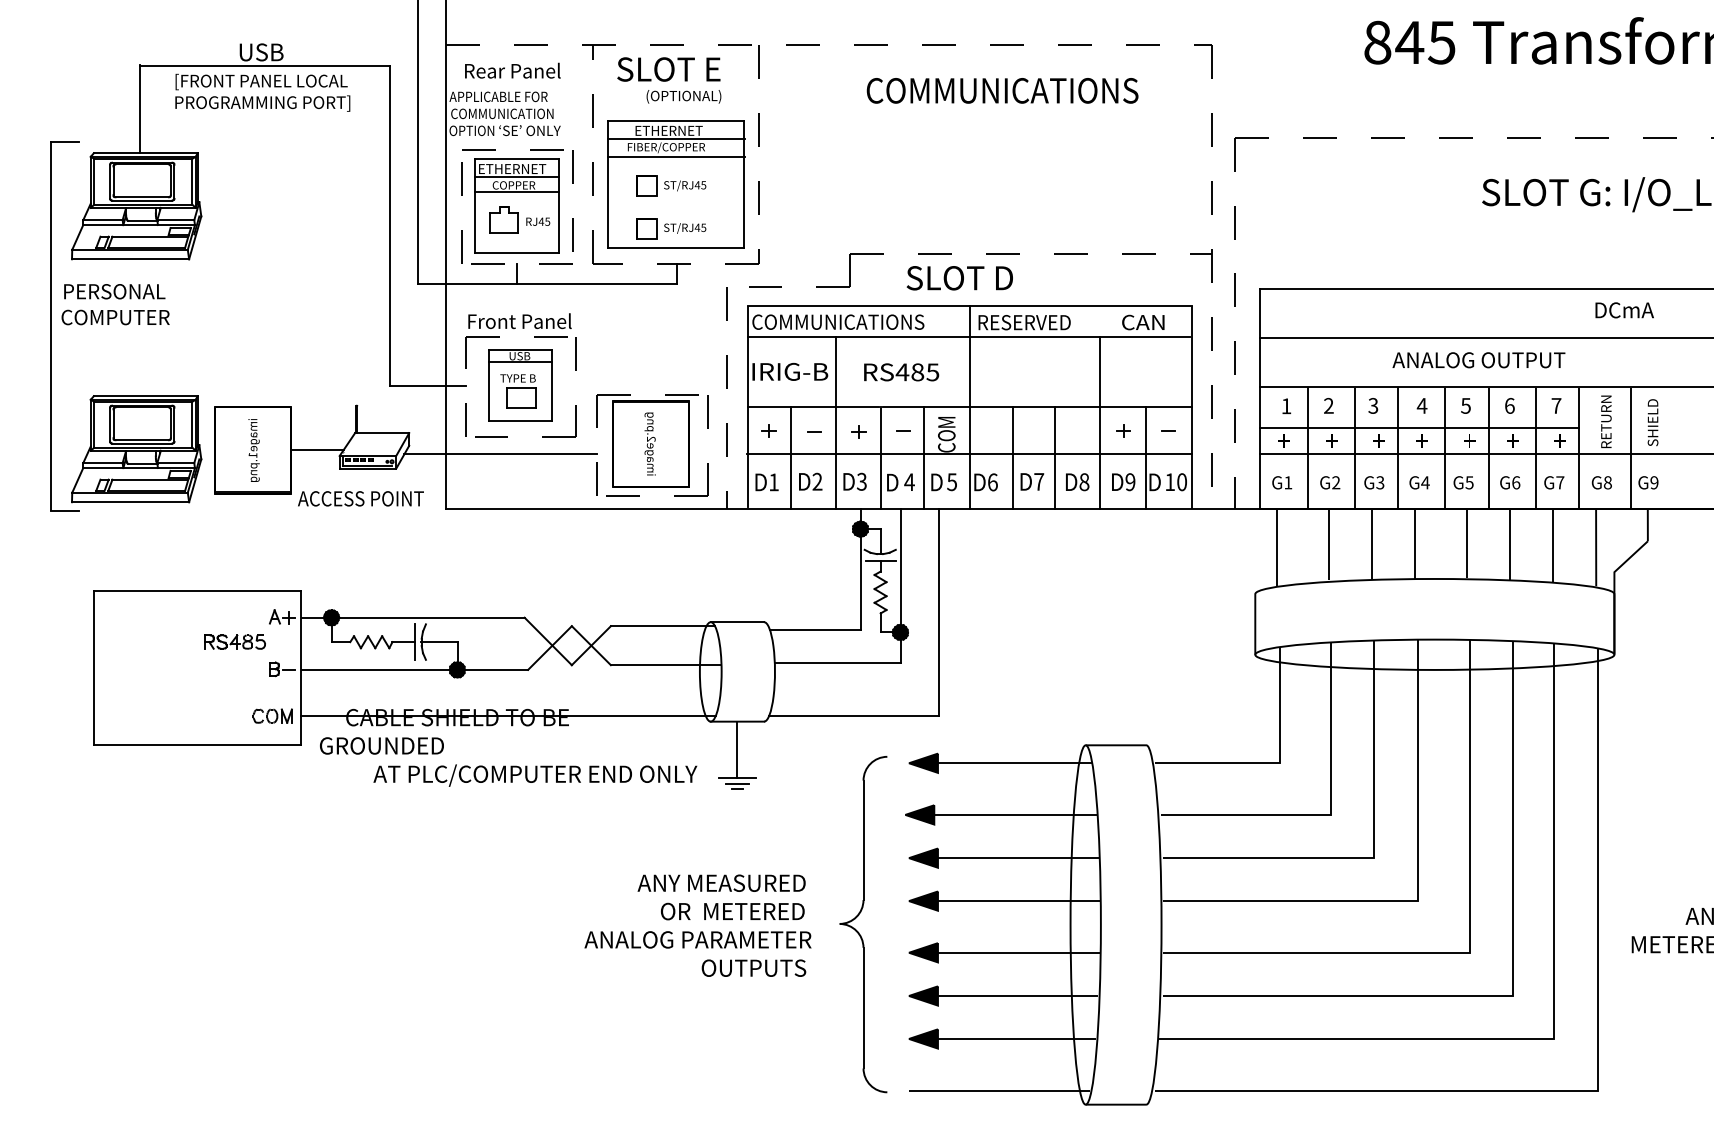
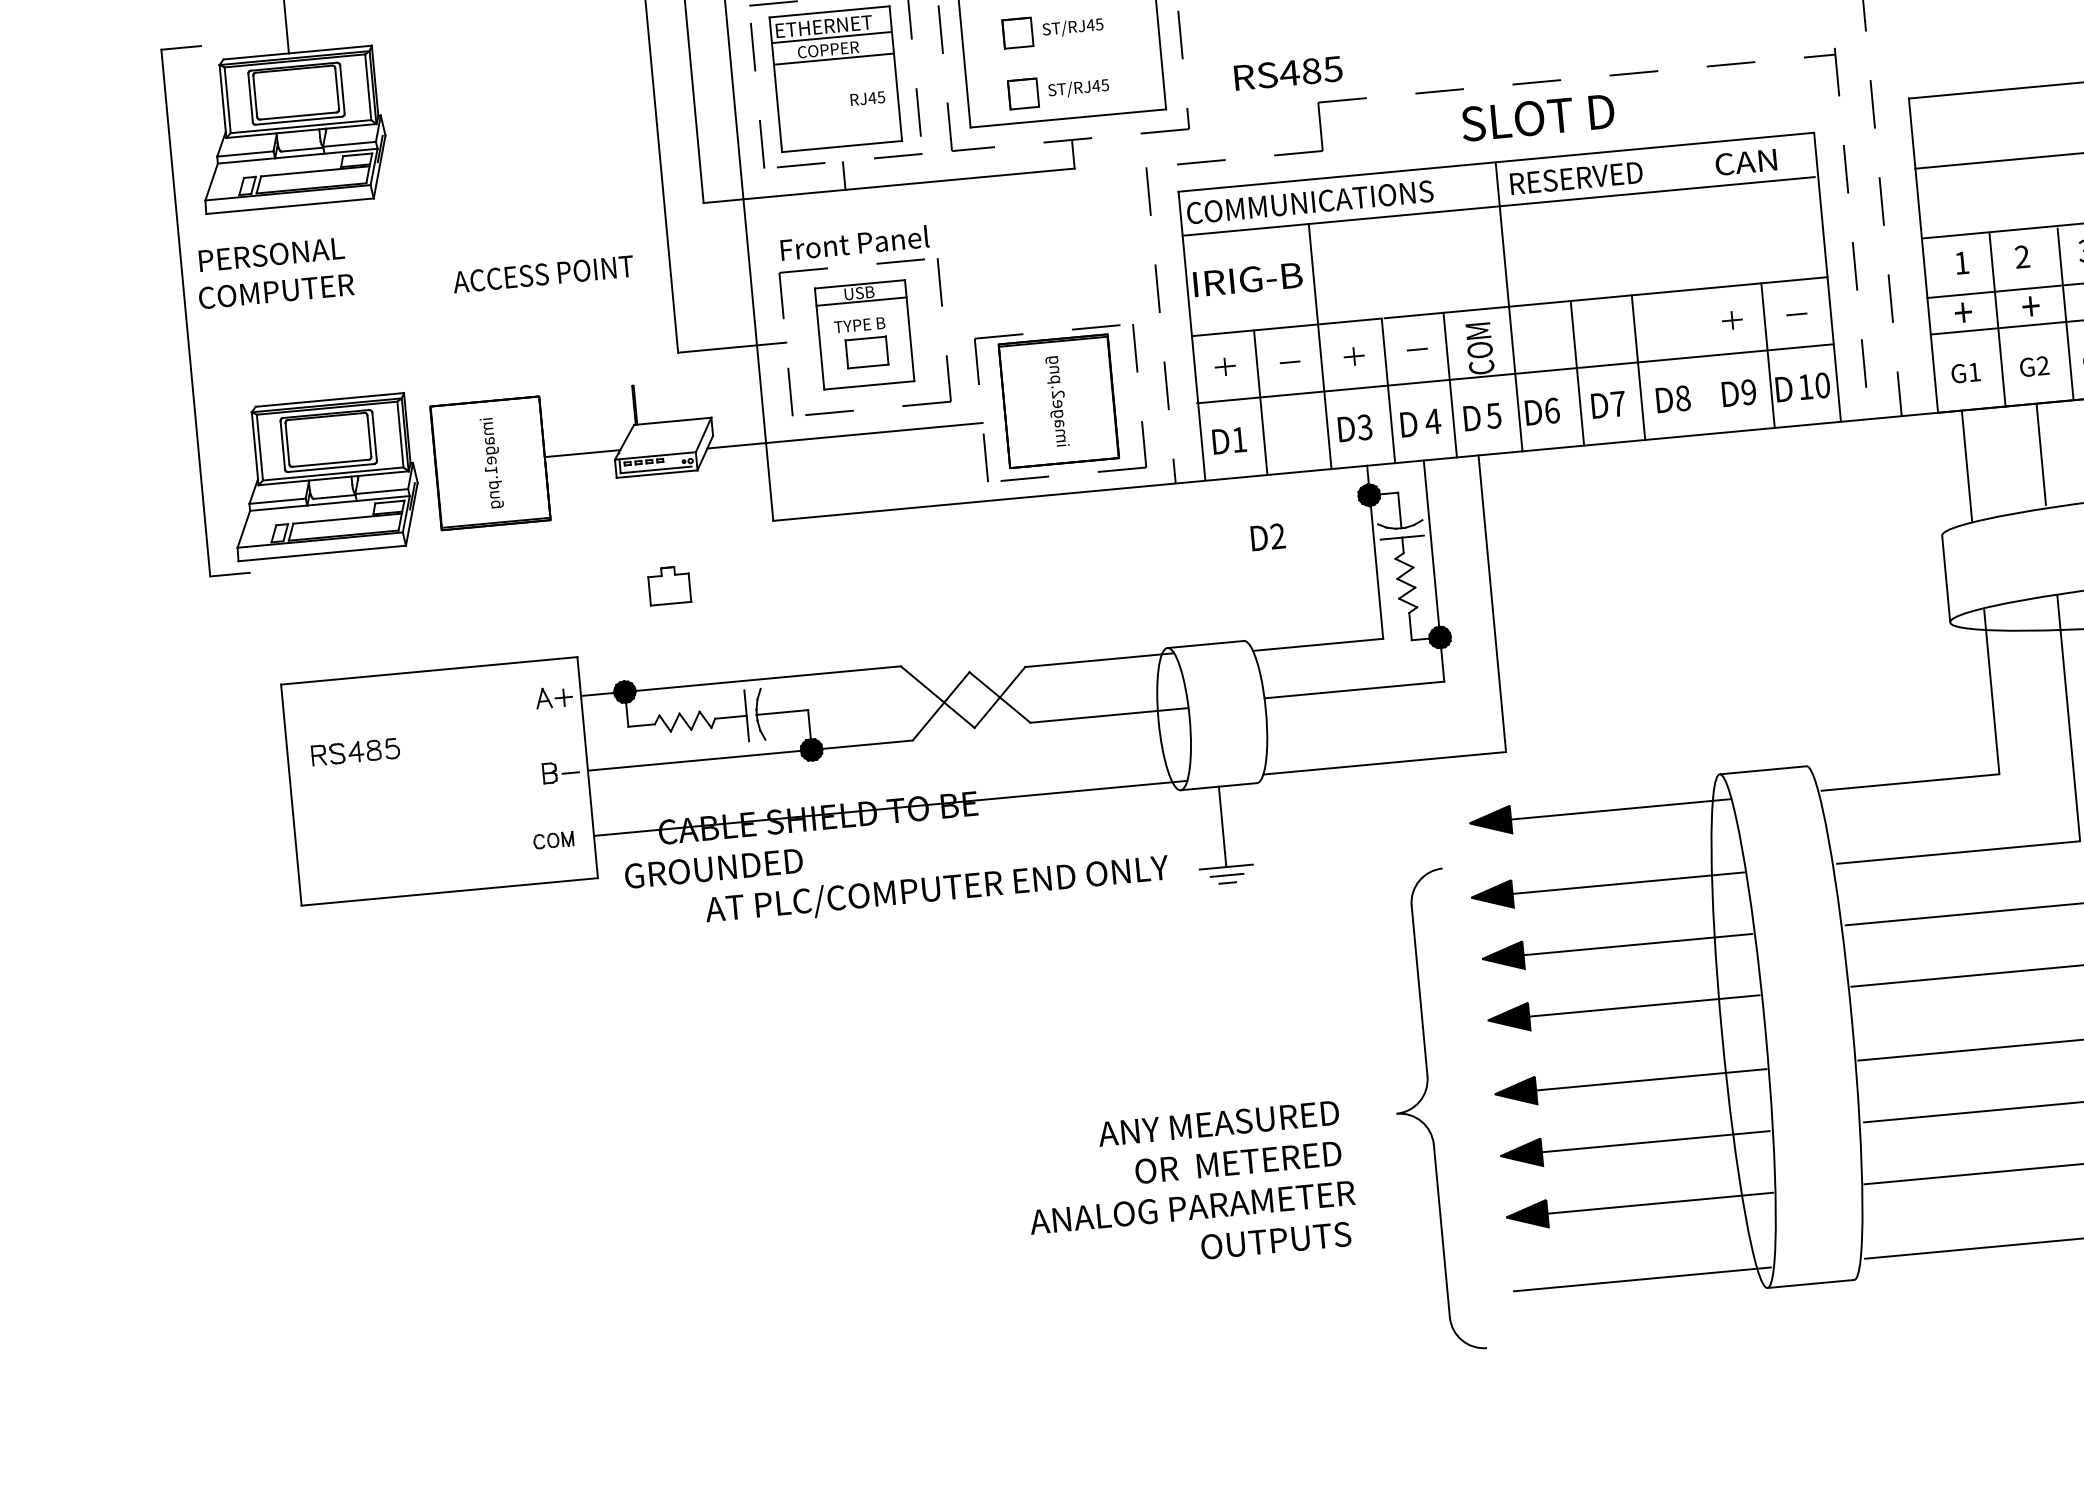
part: (503, 219) -> (668, 585), moved
text: (959, 278) -> (1537, 118), moved
text: (901, 372) -> (1288, 73), moved
line: (1100, 422) -> (1698, 310), removed
text: (810, 481) -> (1267, 536), moved
text: (360, 498) -> (542, 273), moved
part: (234, 641) -> (354, 751), moved
part: (272, 715) -> (553, 839), size x0.7
text: (697, 925) -> (1189, 1187), moved
part: (857, 930) -> (1422, 1120), moved

